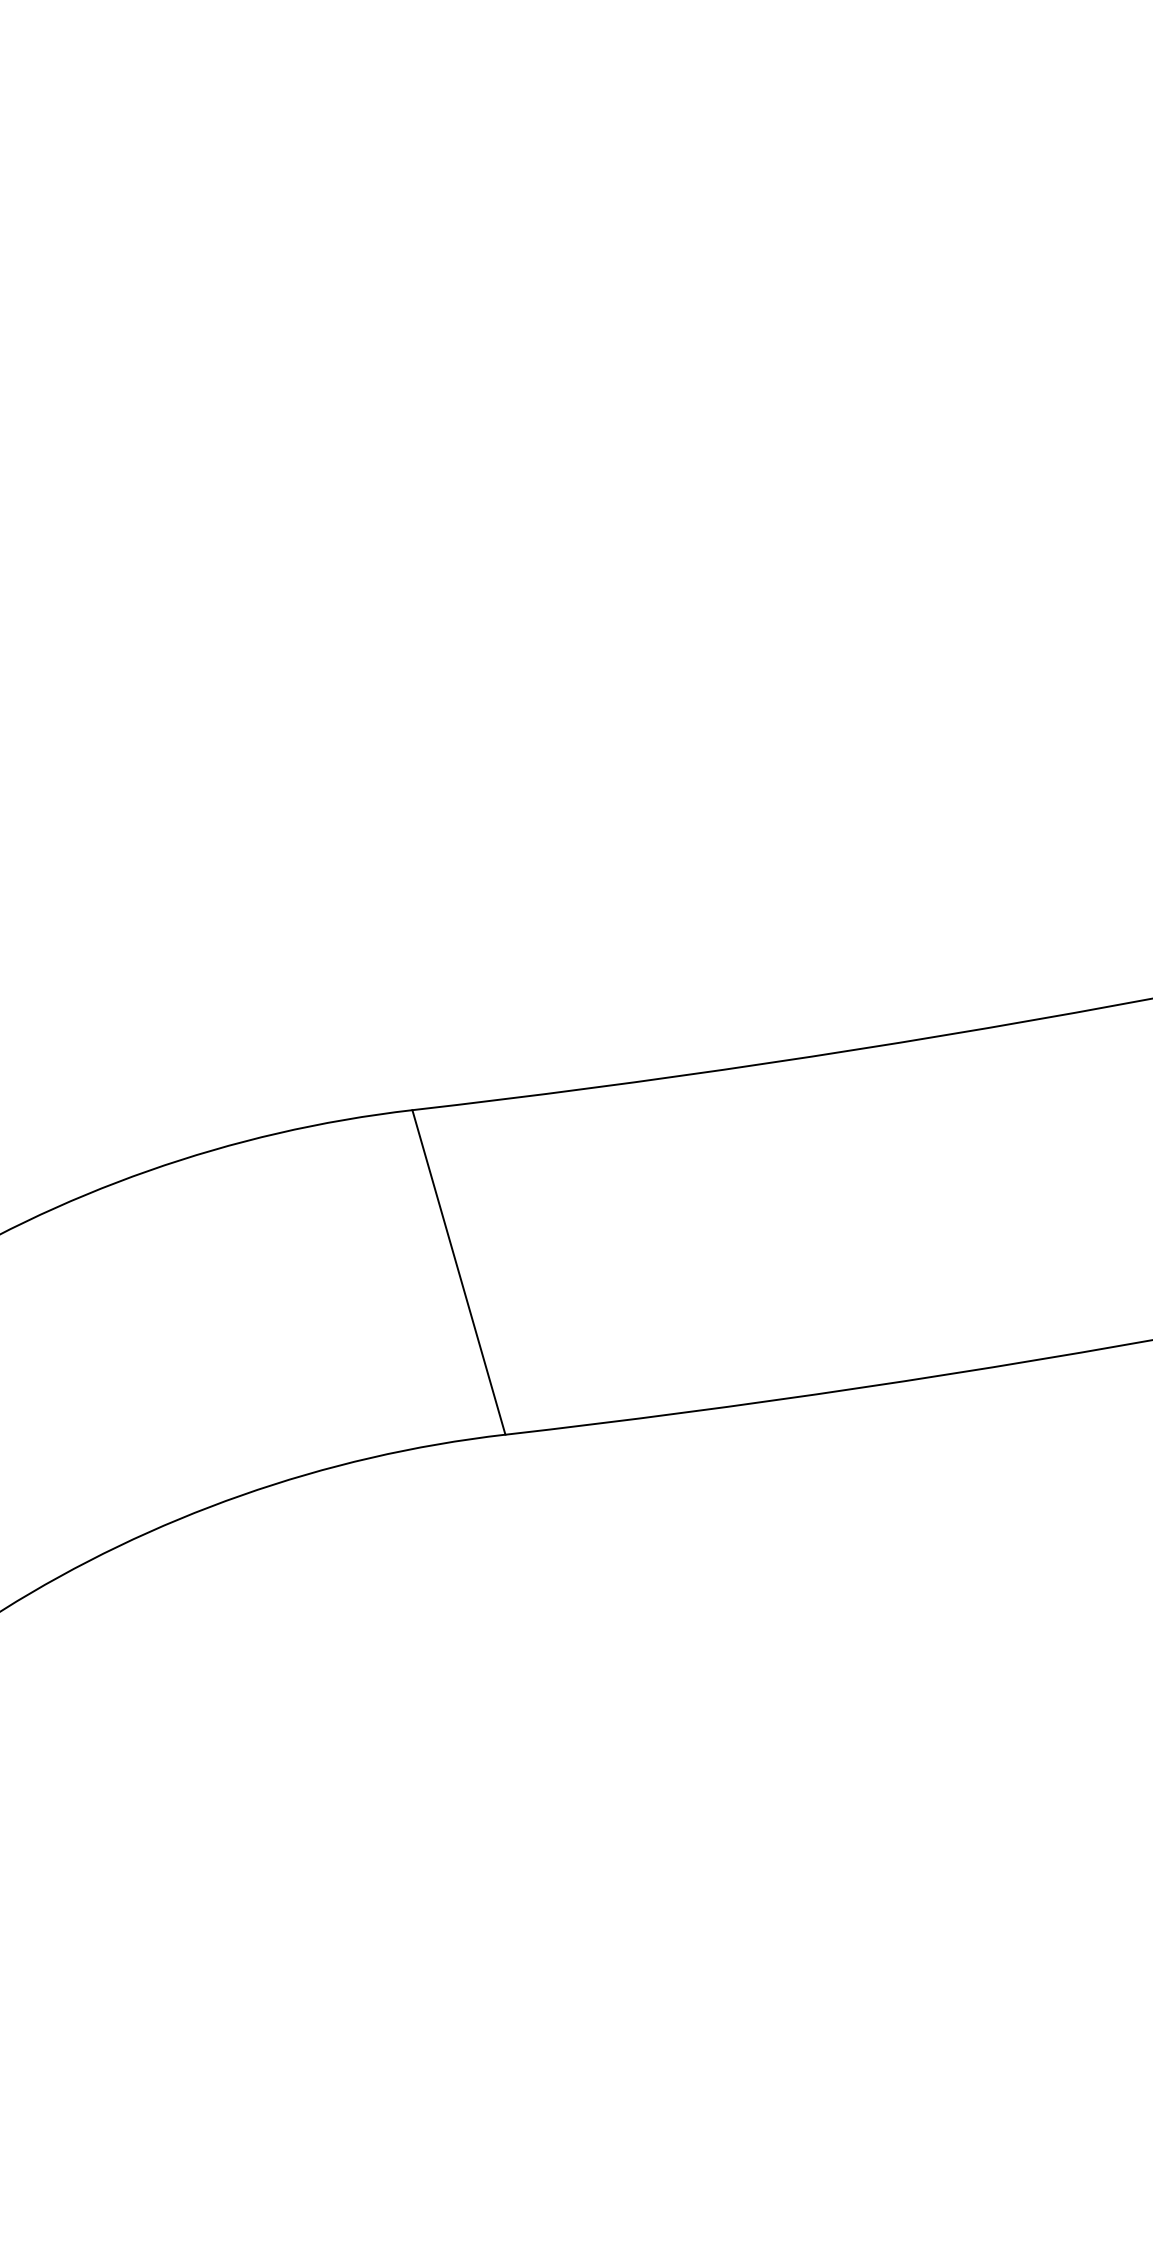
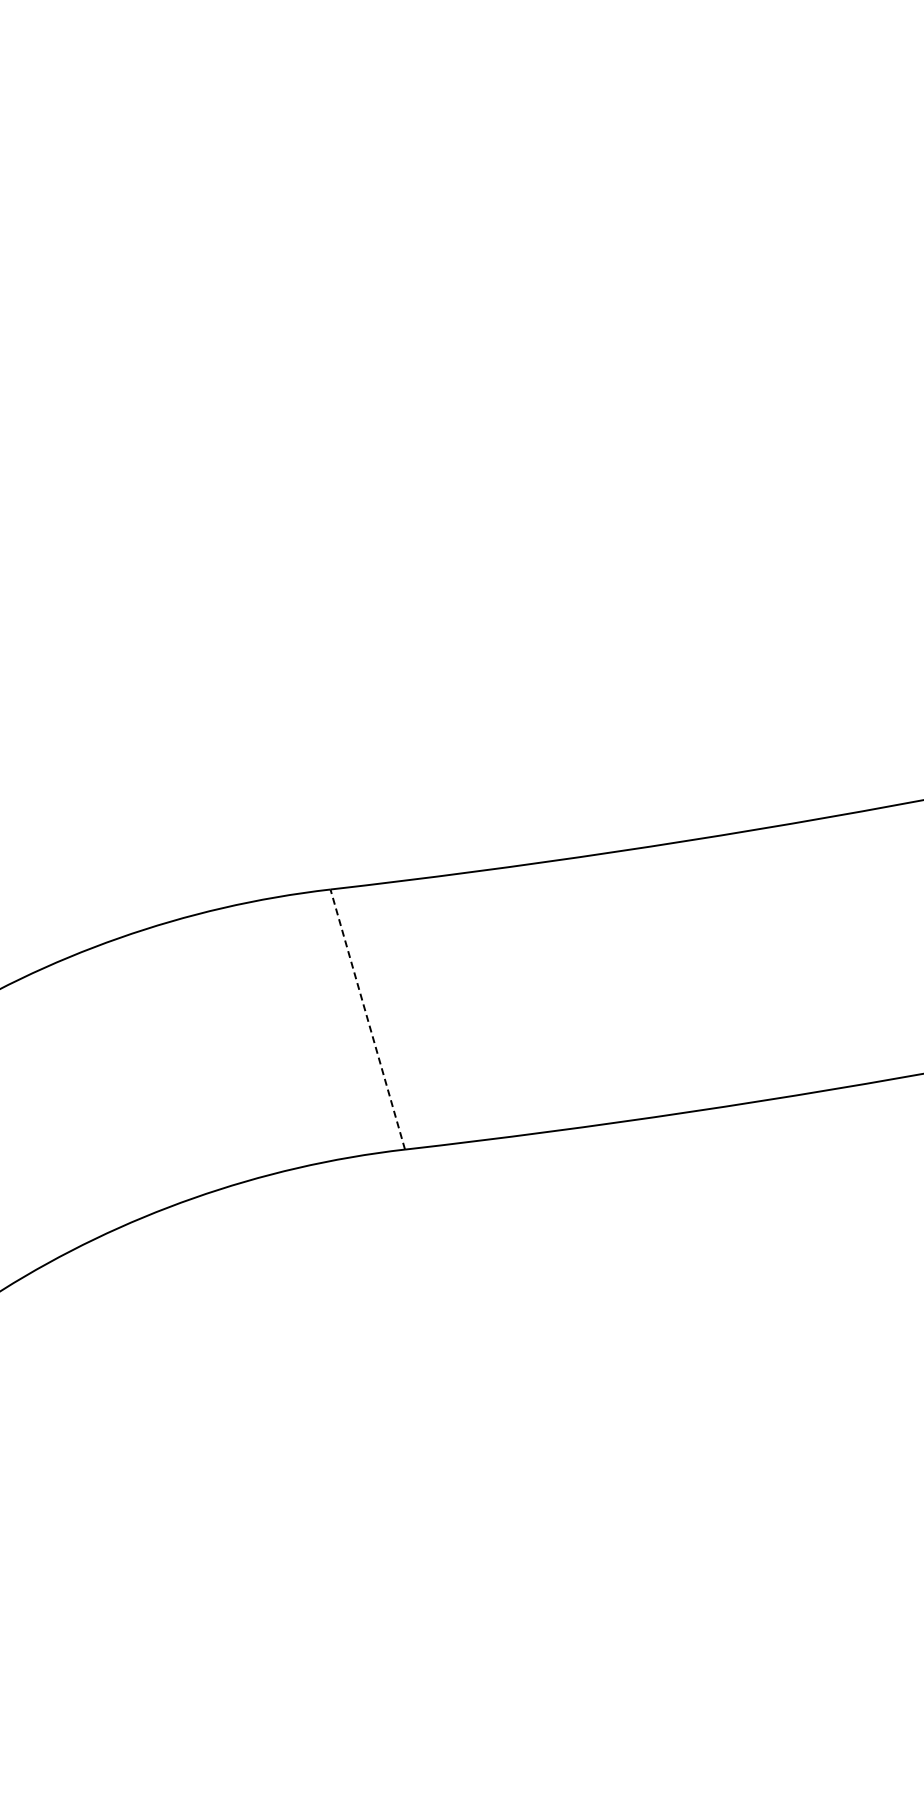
line: (458, 1272) -> (367, 1019), solid -> dashed

